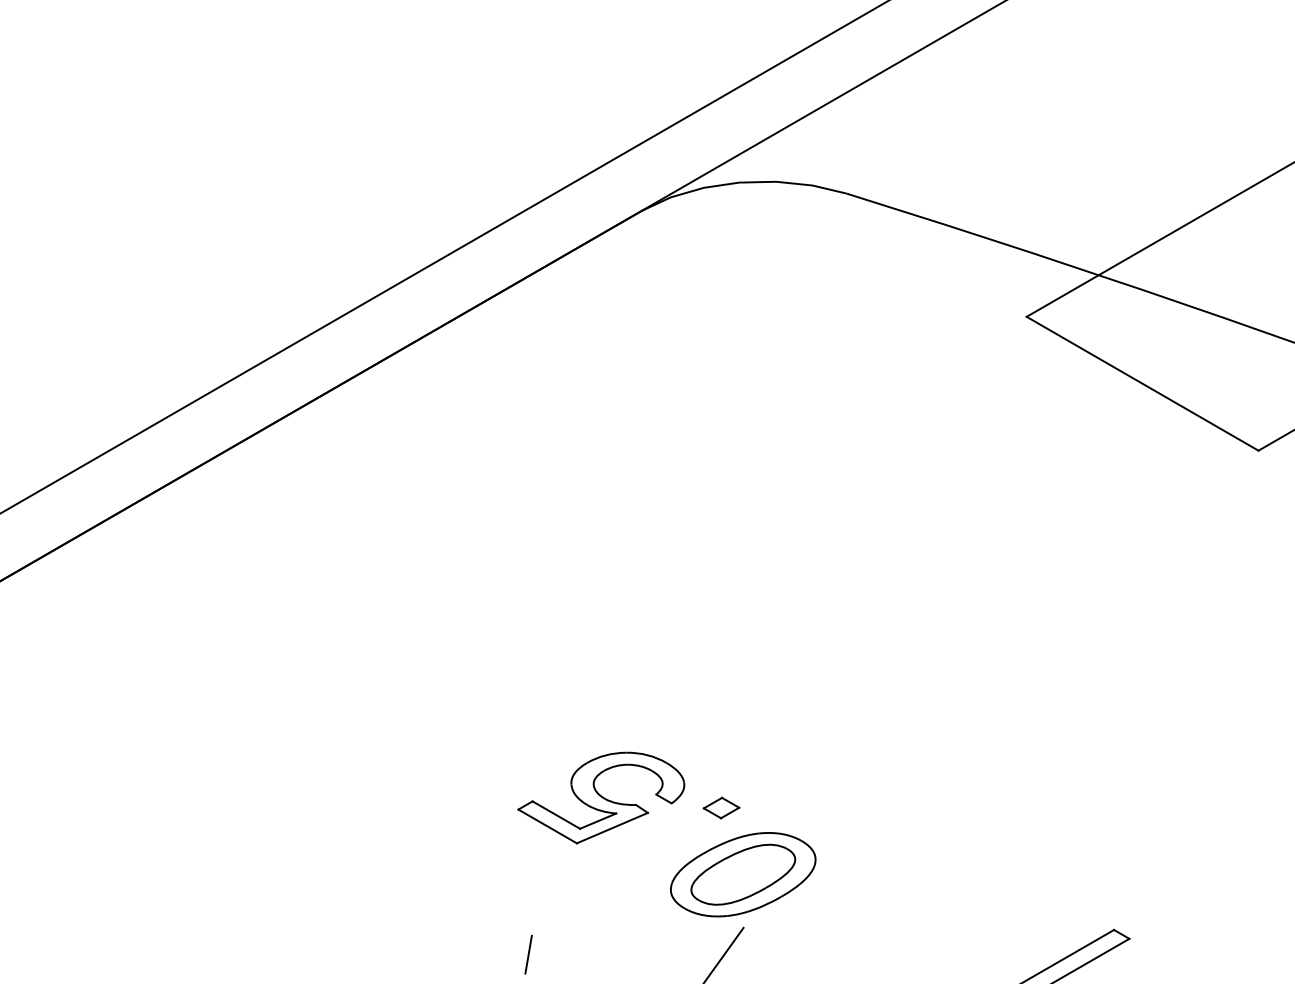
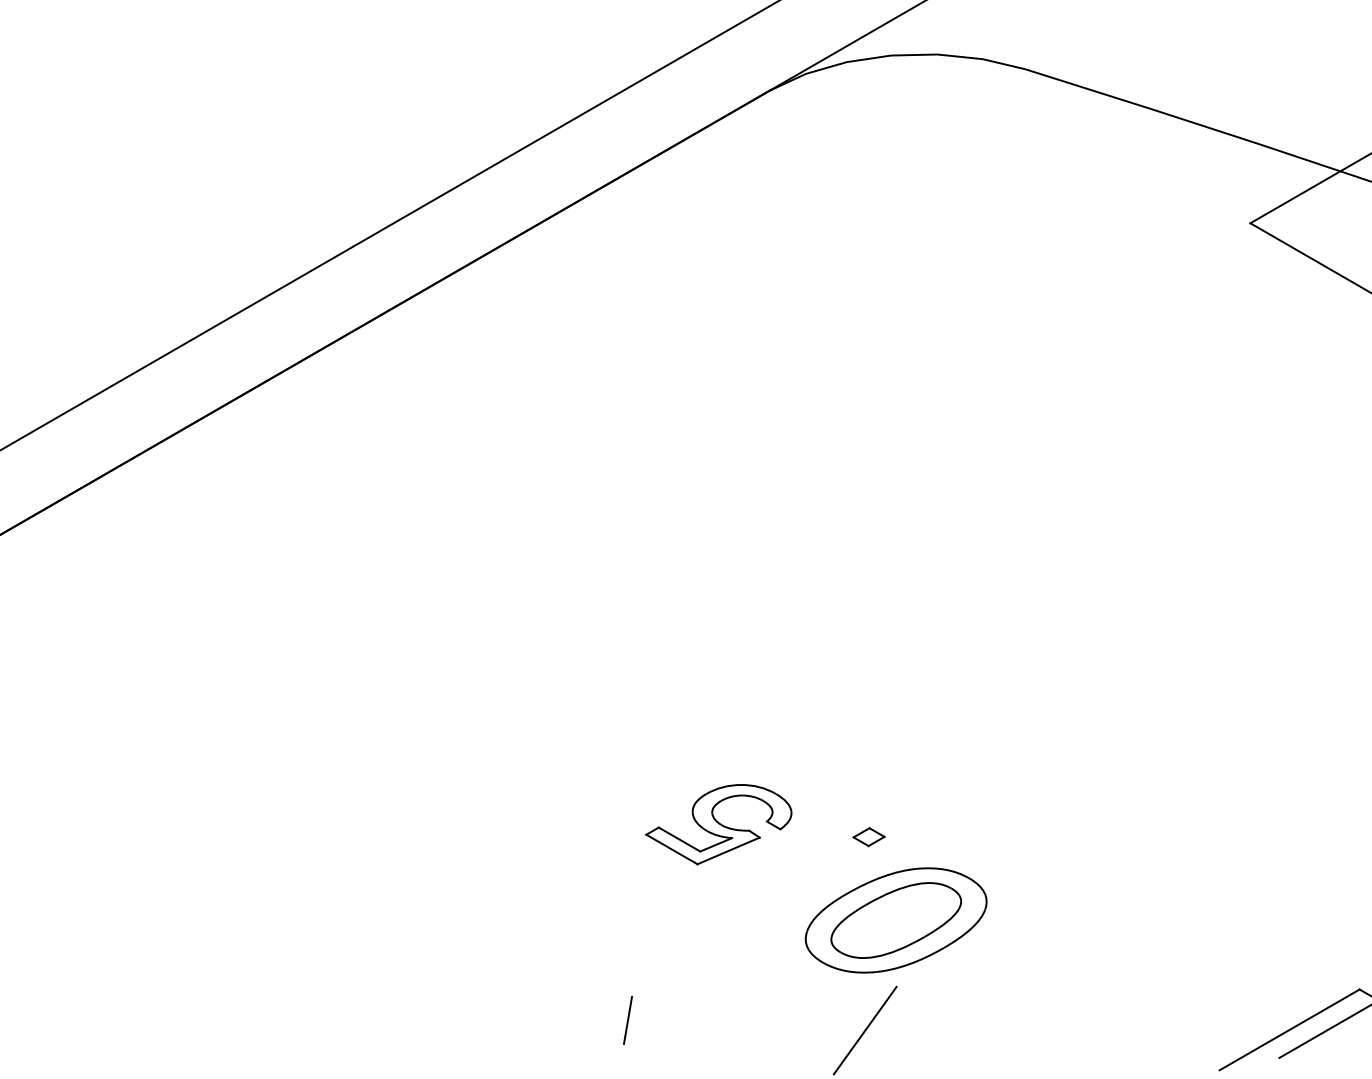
part: (601, 797) -> (719, 823), size x0.7
part: (721, 807) -> (869, 836), size x0.7

